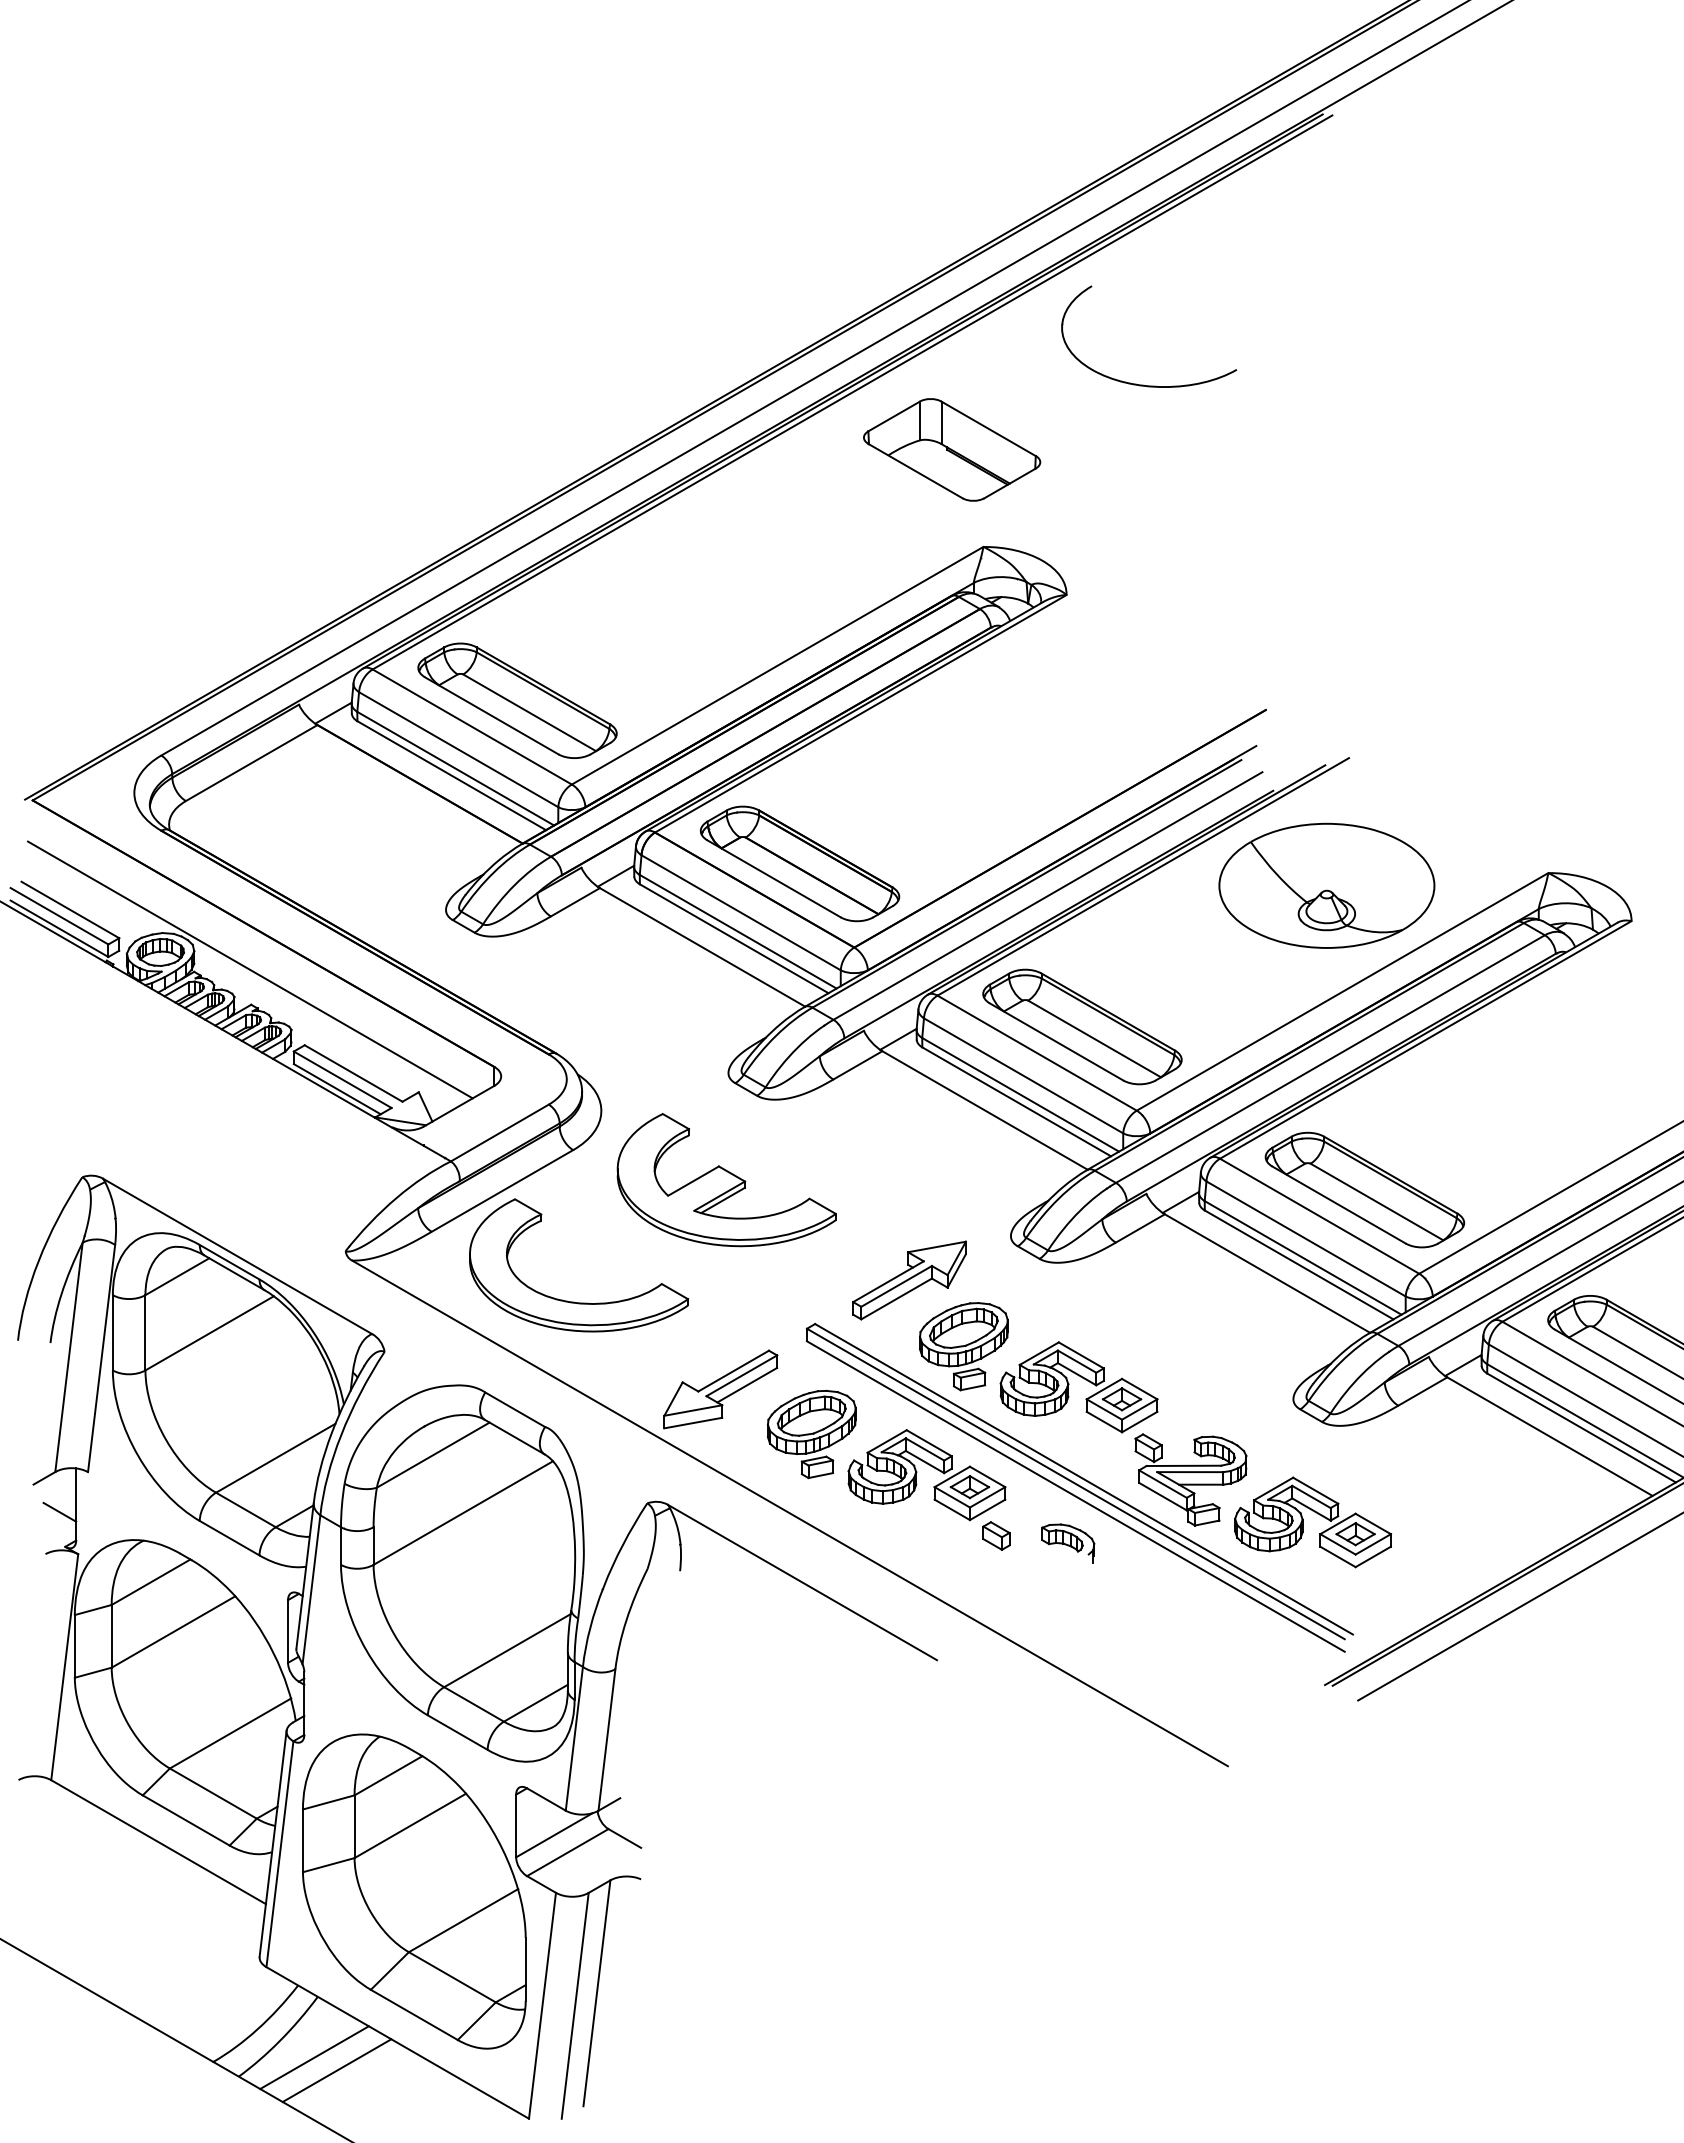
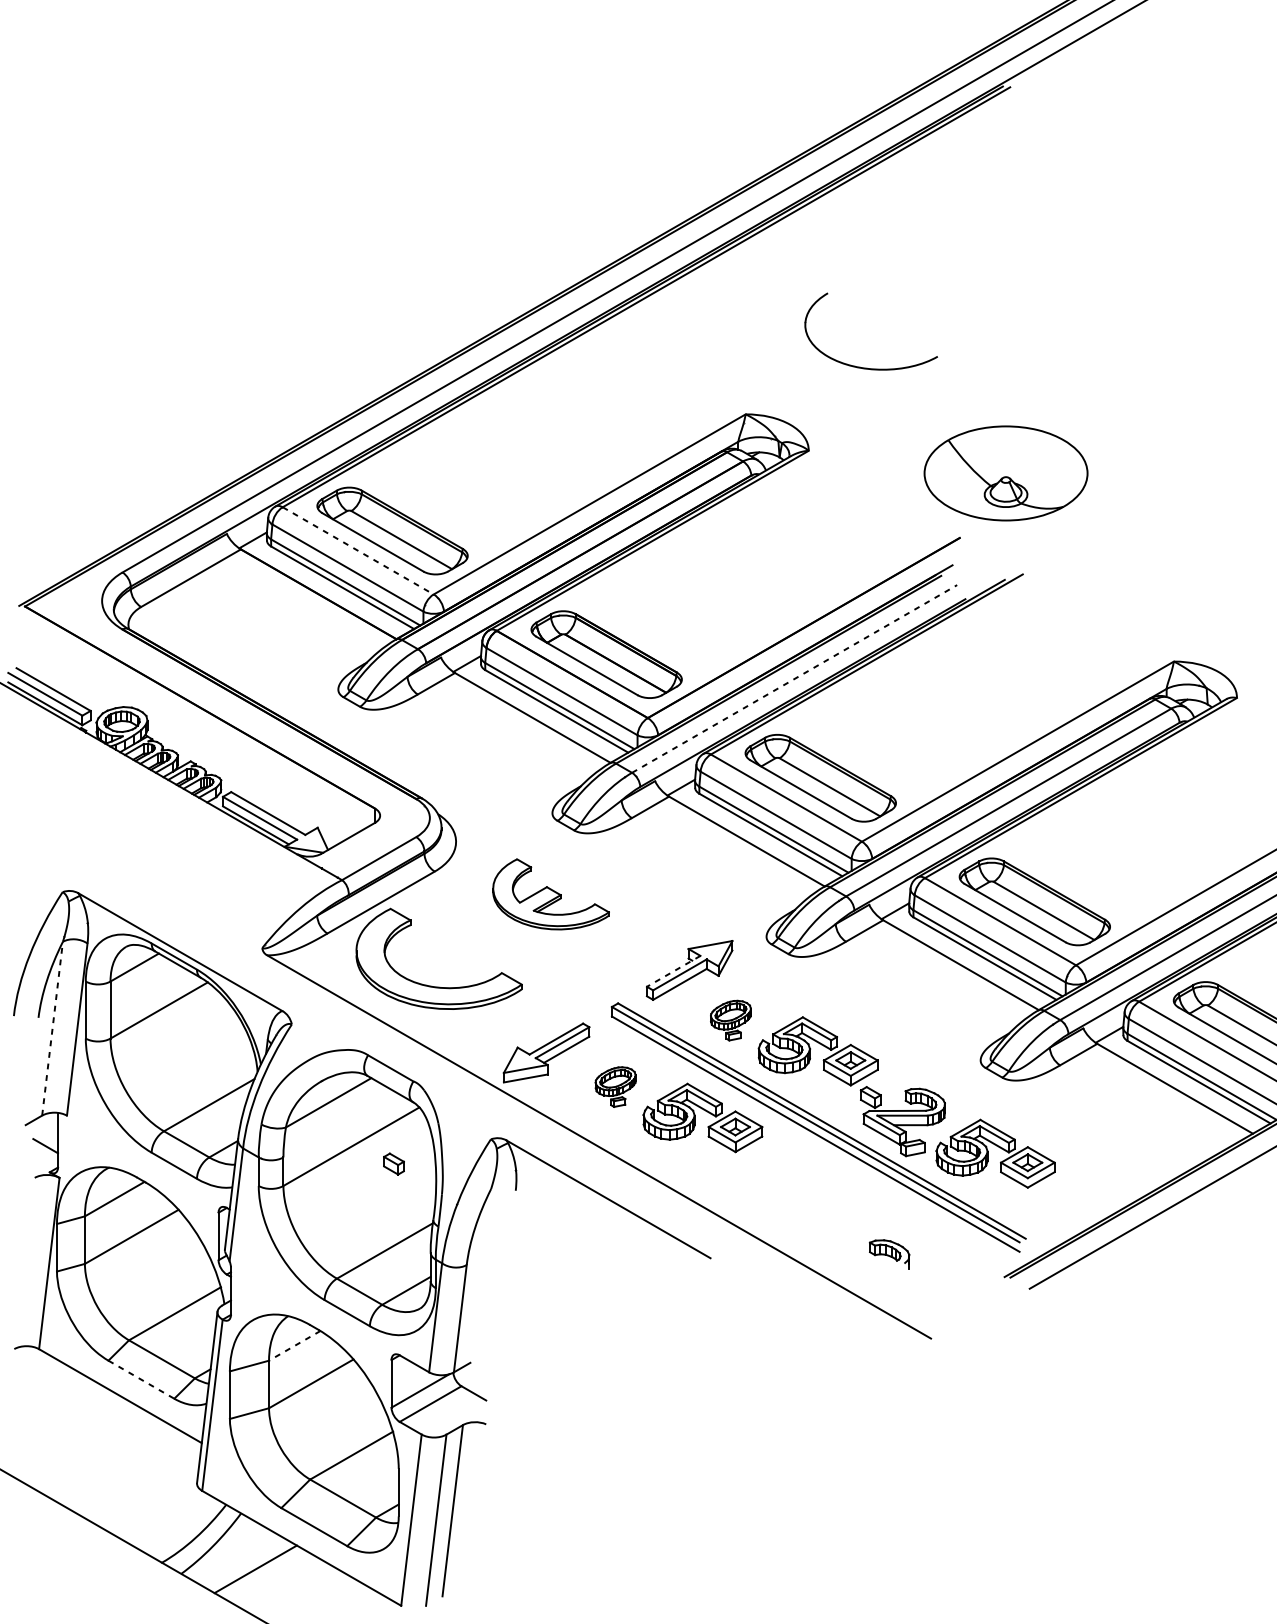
part: (1143, 384) -> (867, 367), moved
part: (952, 449) -> (722, 340), removed
line: (472, 727) -> (358, 551), solid -> dashed
part: (1326, 885) -> (1005, 473), moved
line: (1047, 896) -> (794, 679), solid -> dashed
line: (250, 969) -> (190, 734), removed
part: (726, 1180) -> (550, 894), size x0.7
line: (888, 1281) -> (673, 971), solid -> dashed
part: (963, 1346) -> (730, 1020), size x0.6
line: (69, 1356) -> (52, 1028), solid -> dashed
part: (811, 1434) -> (615, 1087), size x0.6
part: (996, 1535) -> (394, 1163), moved
part: (1068, 1543) -> (889, 1254), moved
line: (388, 1776) -> (294, 1346), solid -> dashed
line: (186, 1820) -> (141, 1379), solid -> dashed
line: (314, 2057) -> (238, 1559), removed

